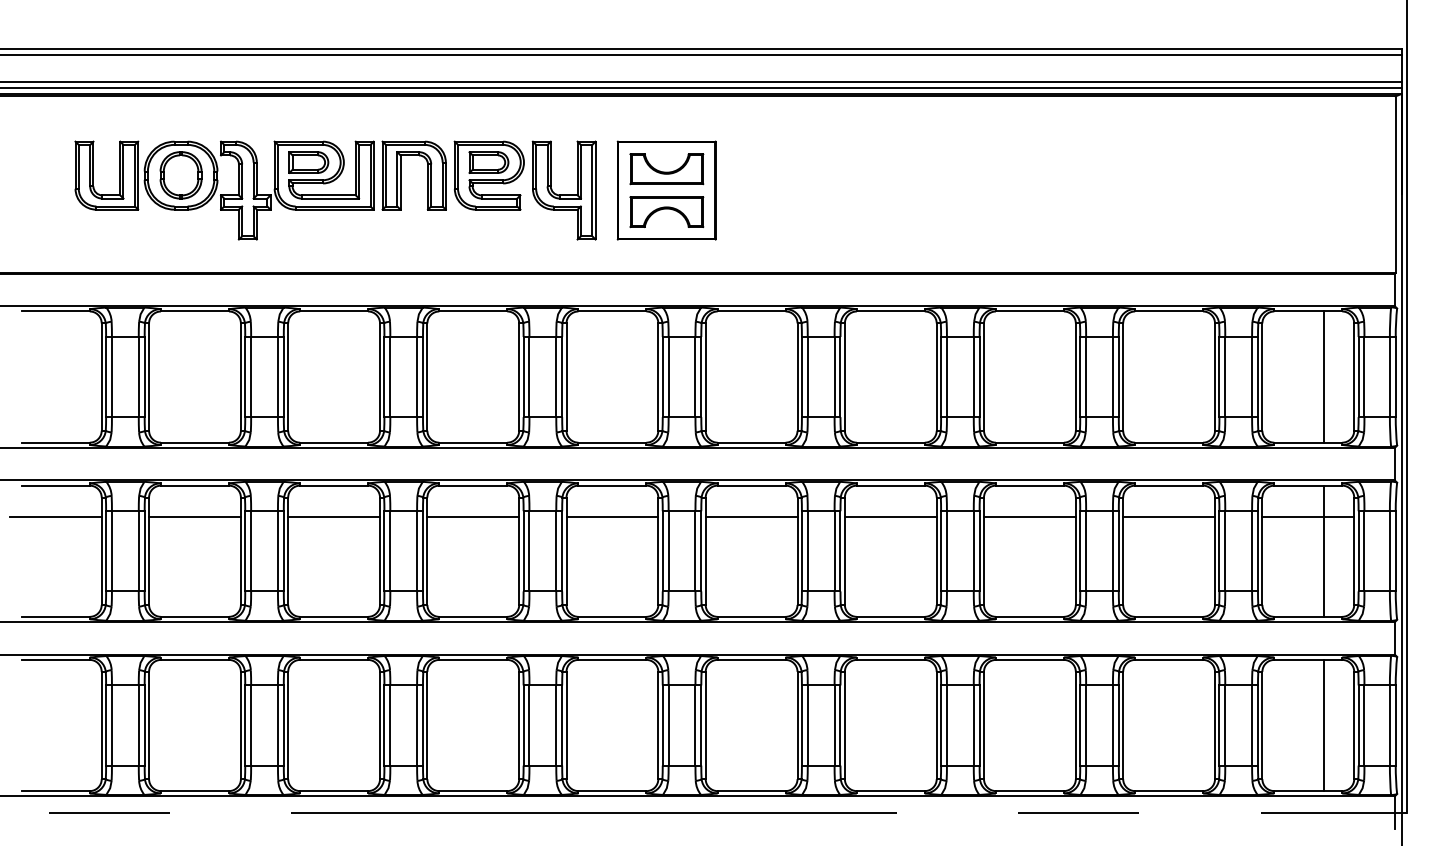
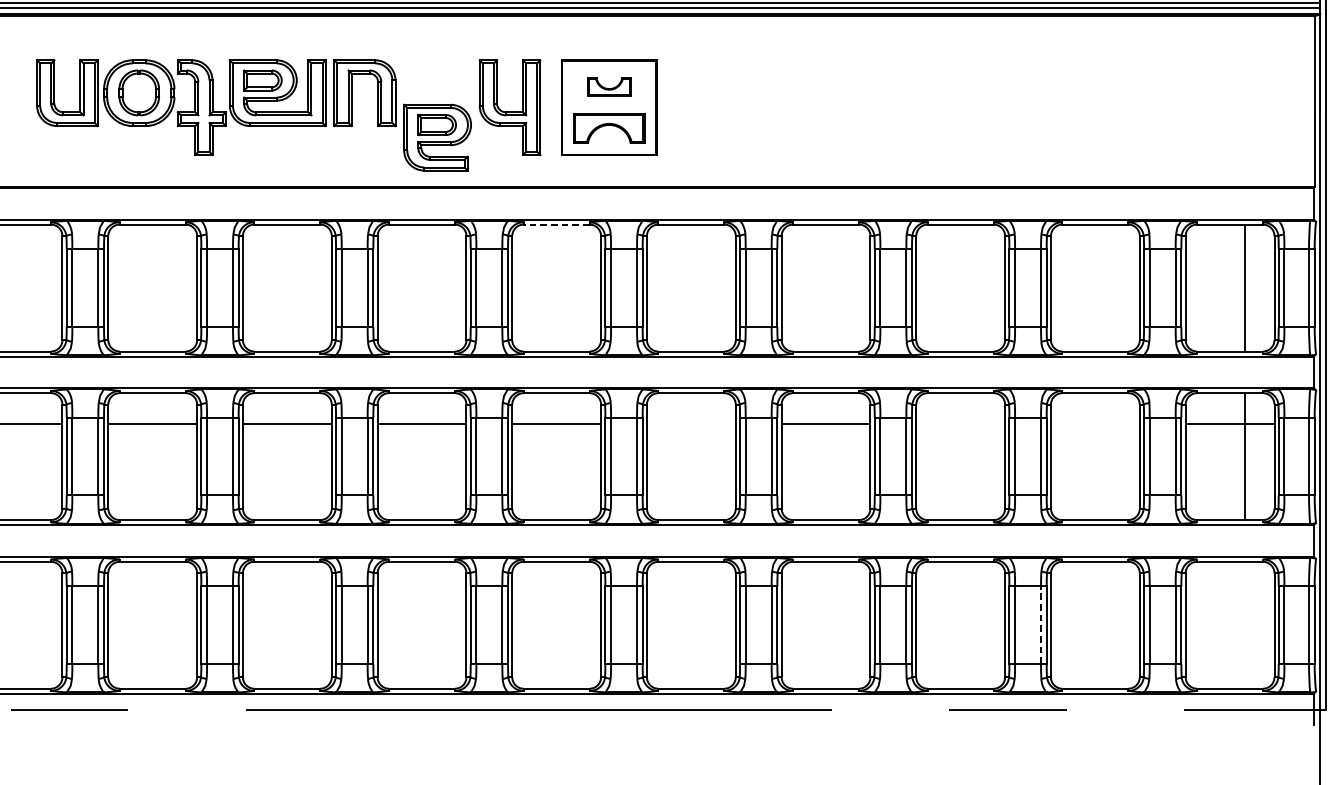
part: (666, 169) -> (608, 87), size x0.6
part: (488, 175) -> (436, 137), moved
line: (612, 311) -> (556, 224), solid -> dashed
line: (751, 517) -> (691, 423), removed
line: (1029, 517) -> (960, 423), removed
line: (1169, 517) -> (1095, 423), removed
line: (1112, 725) -> (1040, 625), solid -> dashed
line: (1323, 725) -> (1244, 625), removed

